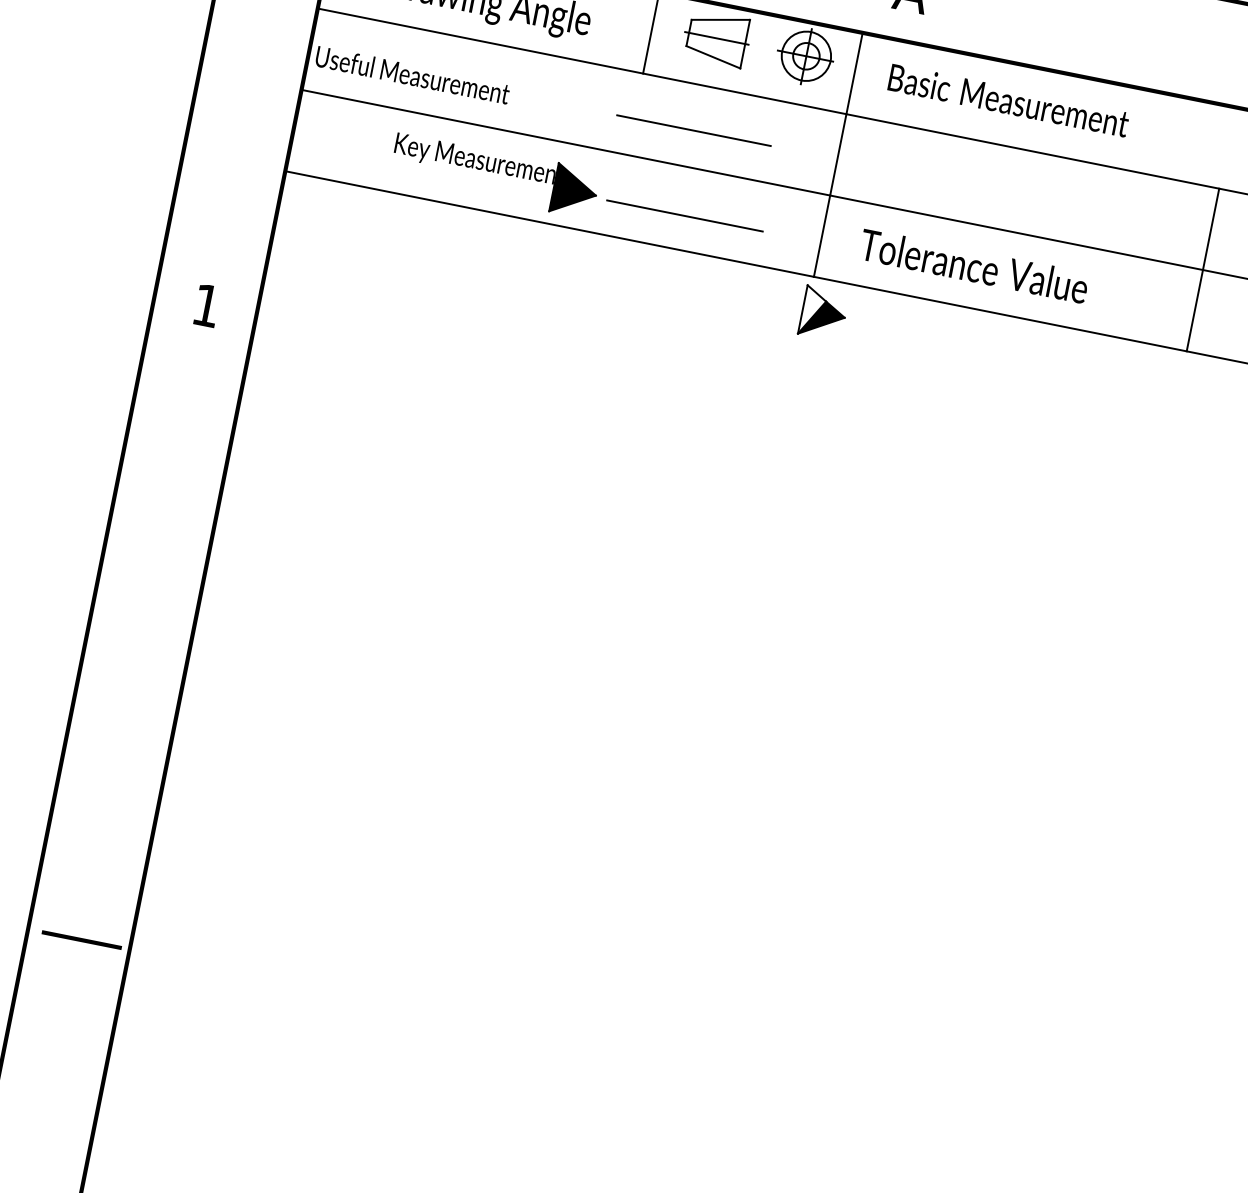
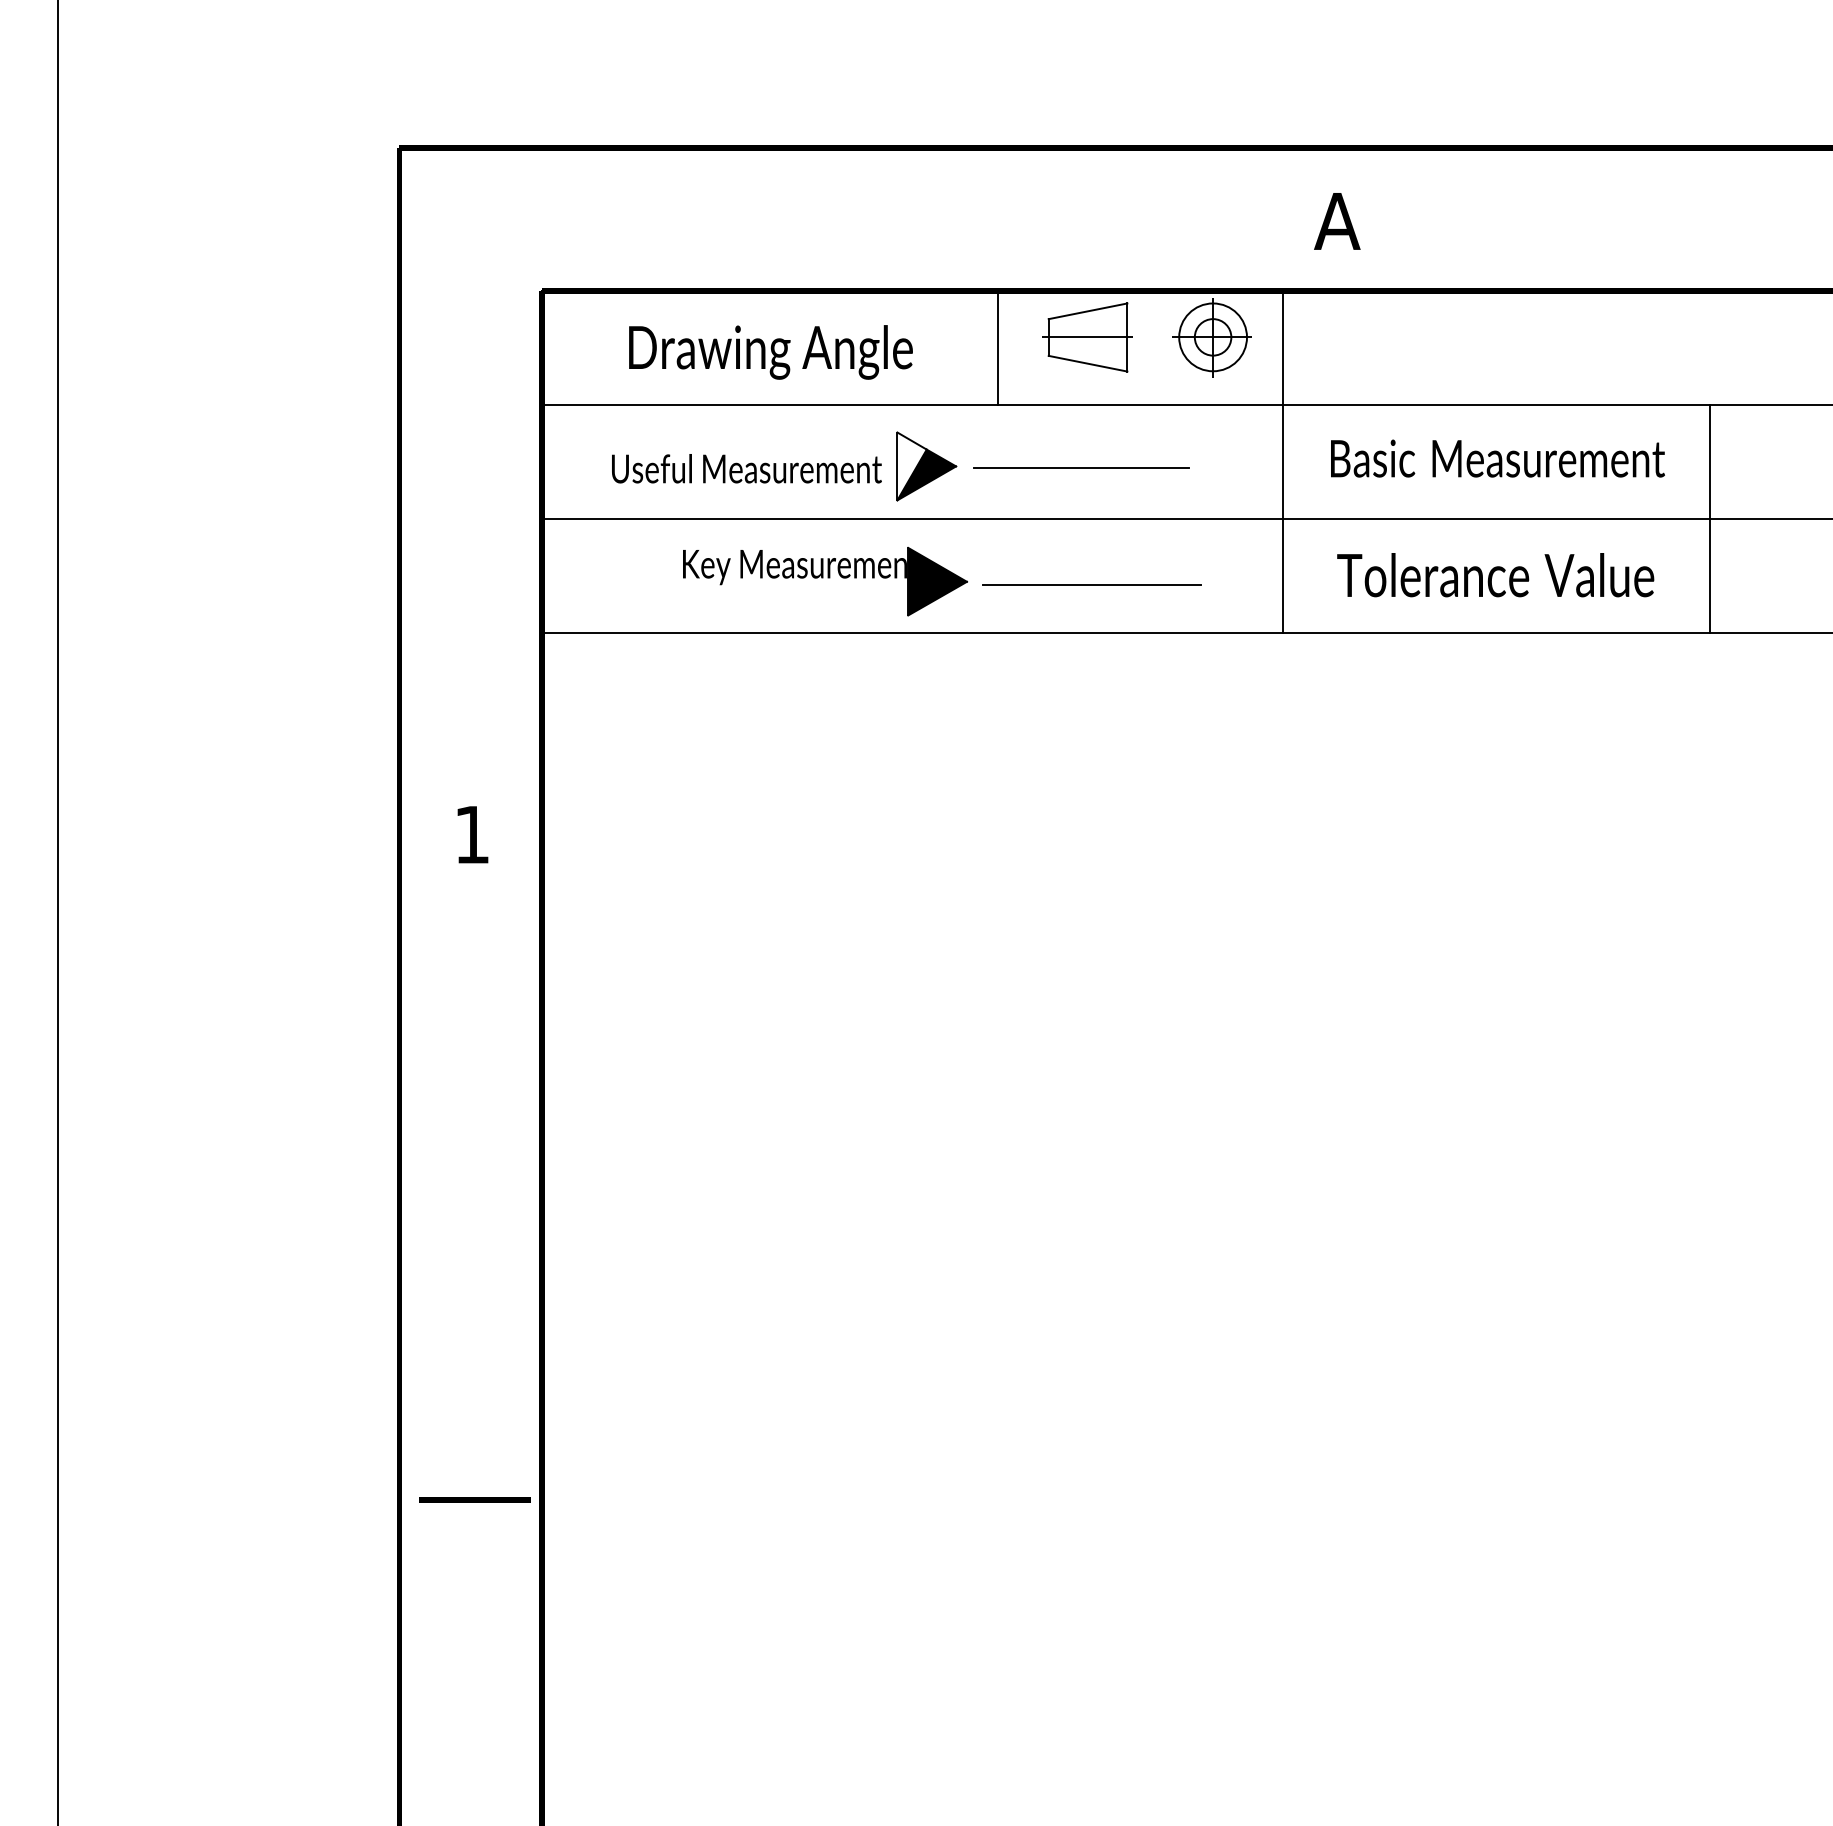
text: (412, 74) -> (746, 468), moved
text: (1008, 100) -> (1497, 458), moved
line: (1202, 269) -> (1709, 518), moved
part: (823, 313) -> (926, 466), moved
line: (81, 939) -> (474, 1499), moved

